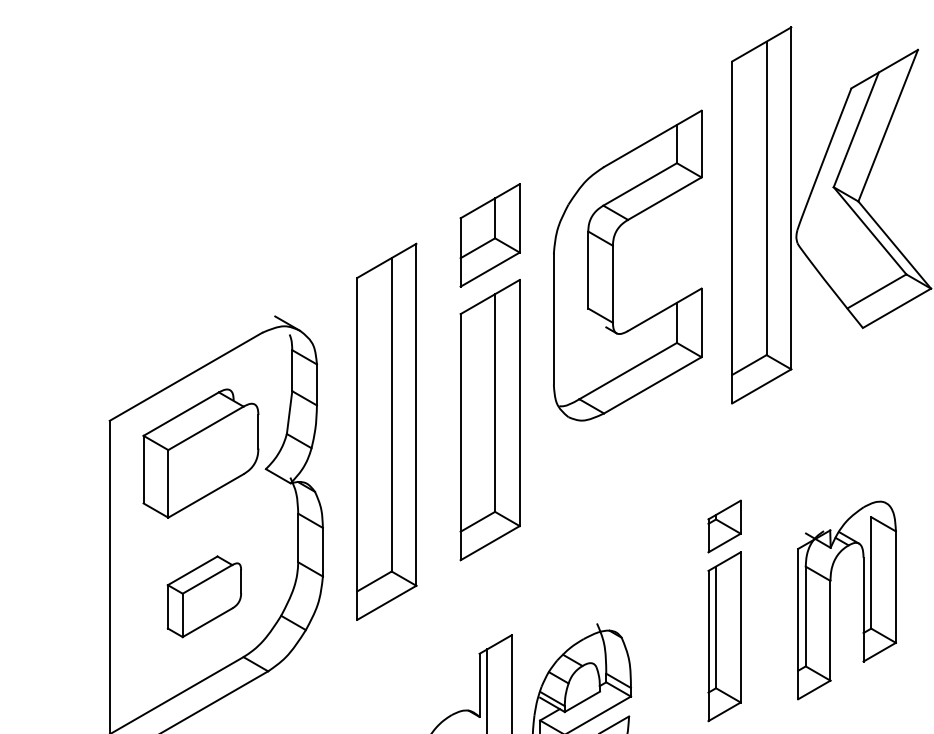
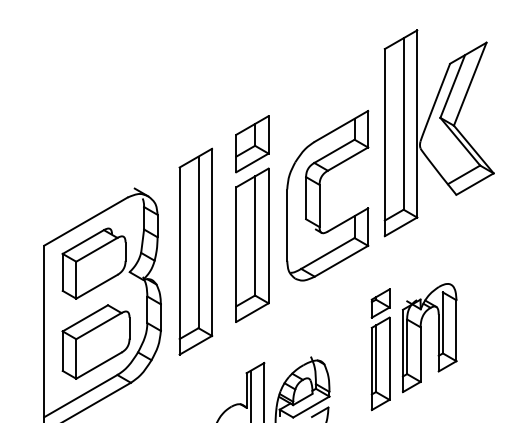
part: (614, 265) -> (320, 195), moved
part: (203, 595) -> (95, 341), size x1.67
part: (832, 601) -> (421, 338), moved

